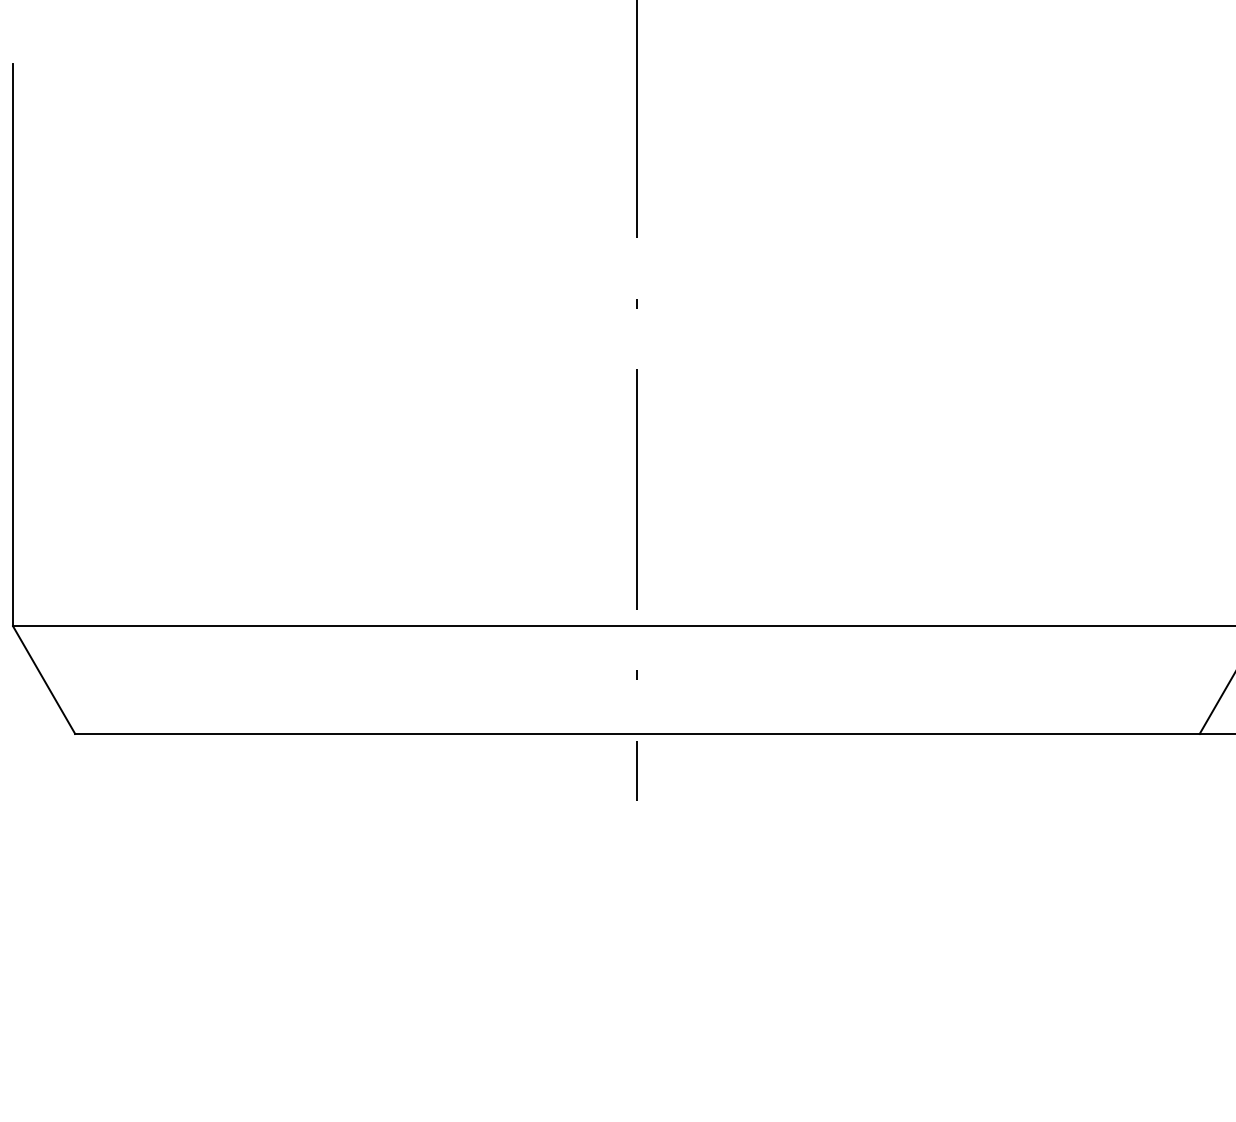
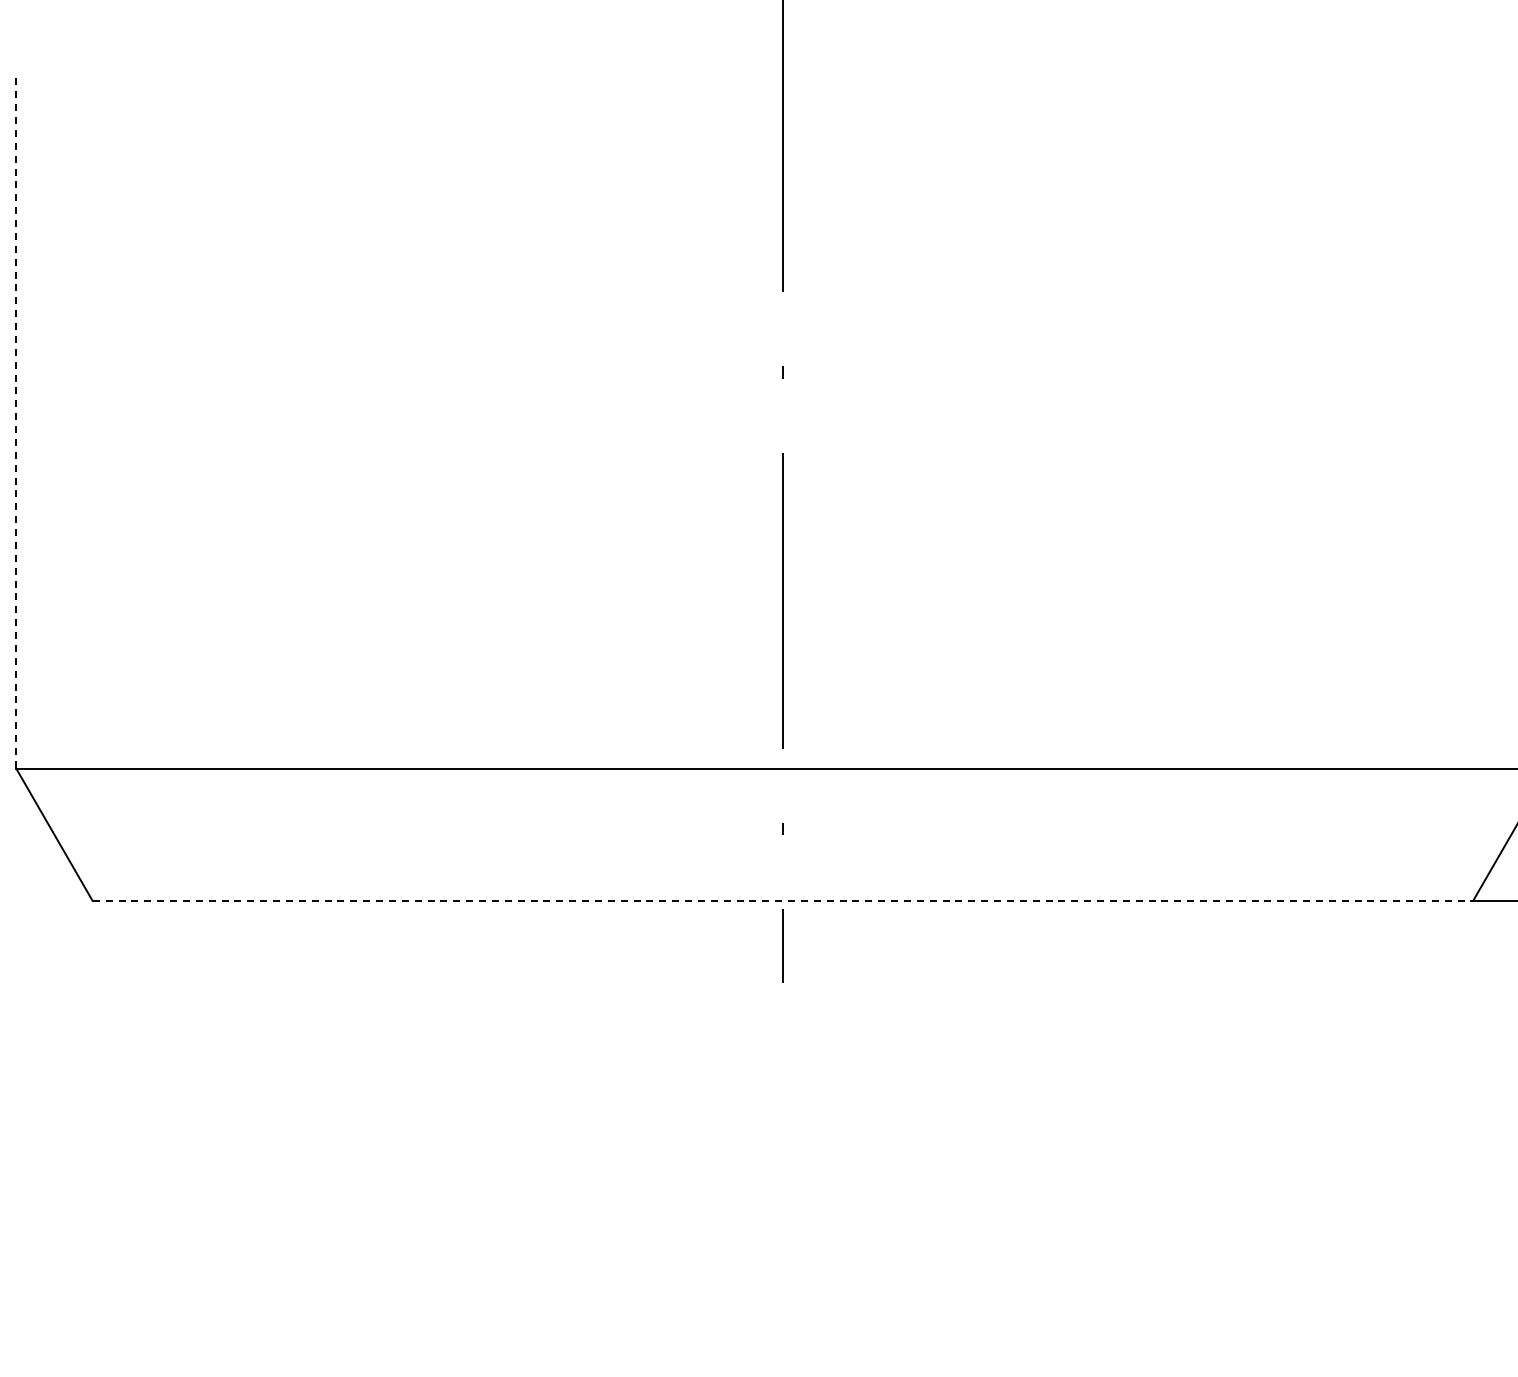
line: (13, 345) -> (16, 423), solid -> dashed
line: (637, 733) -> (783, 900), solid -> dashed

